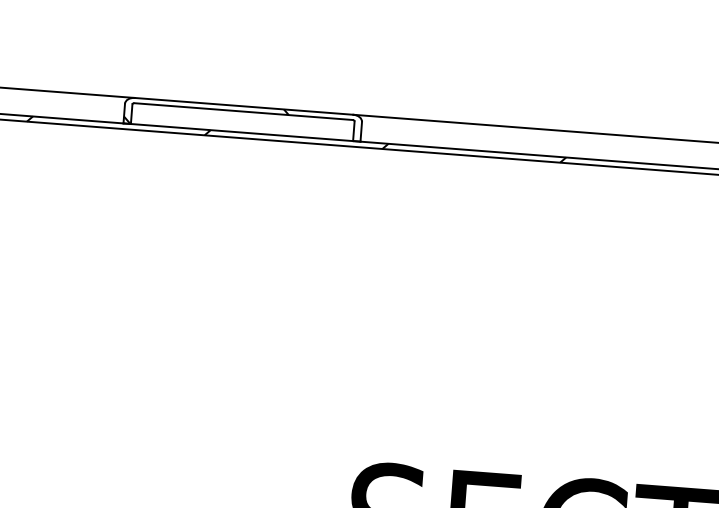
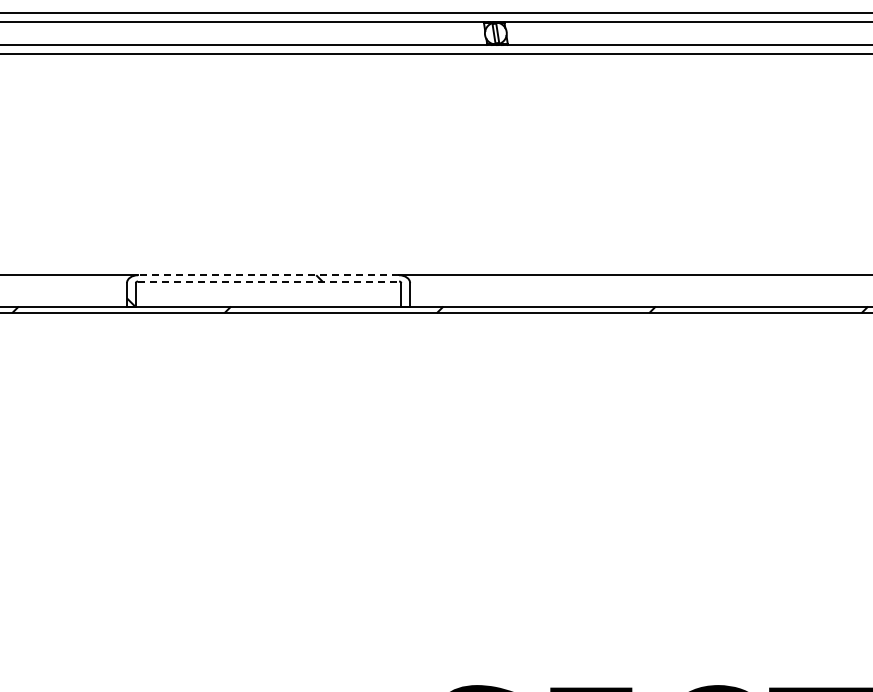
line: (243, 106) -> (268, 275), solid -> dashed
line: (243, 111) -> (268, 281), solid -> dashed

